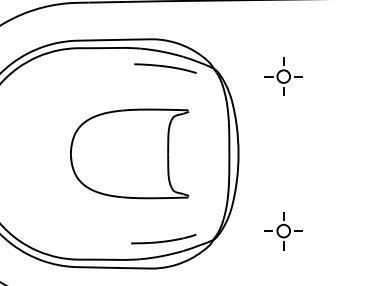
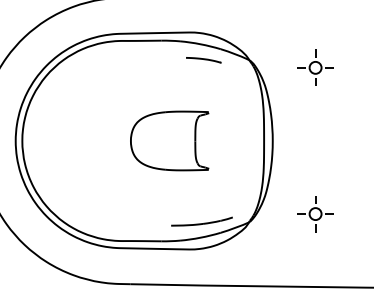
part: (165, 68) -> (203, 60), size x0.6
part: (129, 153) -> (169, 140), size x0.7

